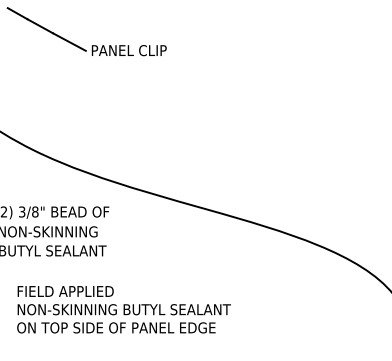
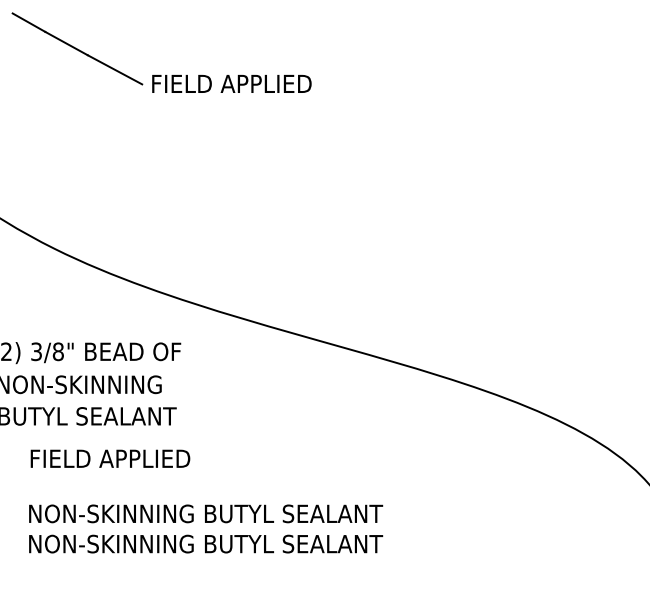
text: (140, 50) -> (232, 83), PANEL CLIP -> FIELD APPLIED
text: (65, 291) -> (110, 458), moved
text: (123, 327) -> (204, 543), ON TOP SIDE OF PANEL EDGE -> NON-SKINNING BUTYL SEALANT

